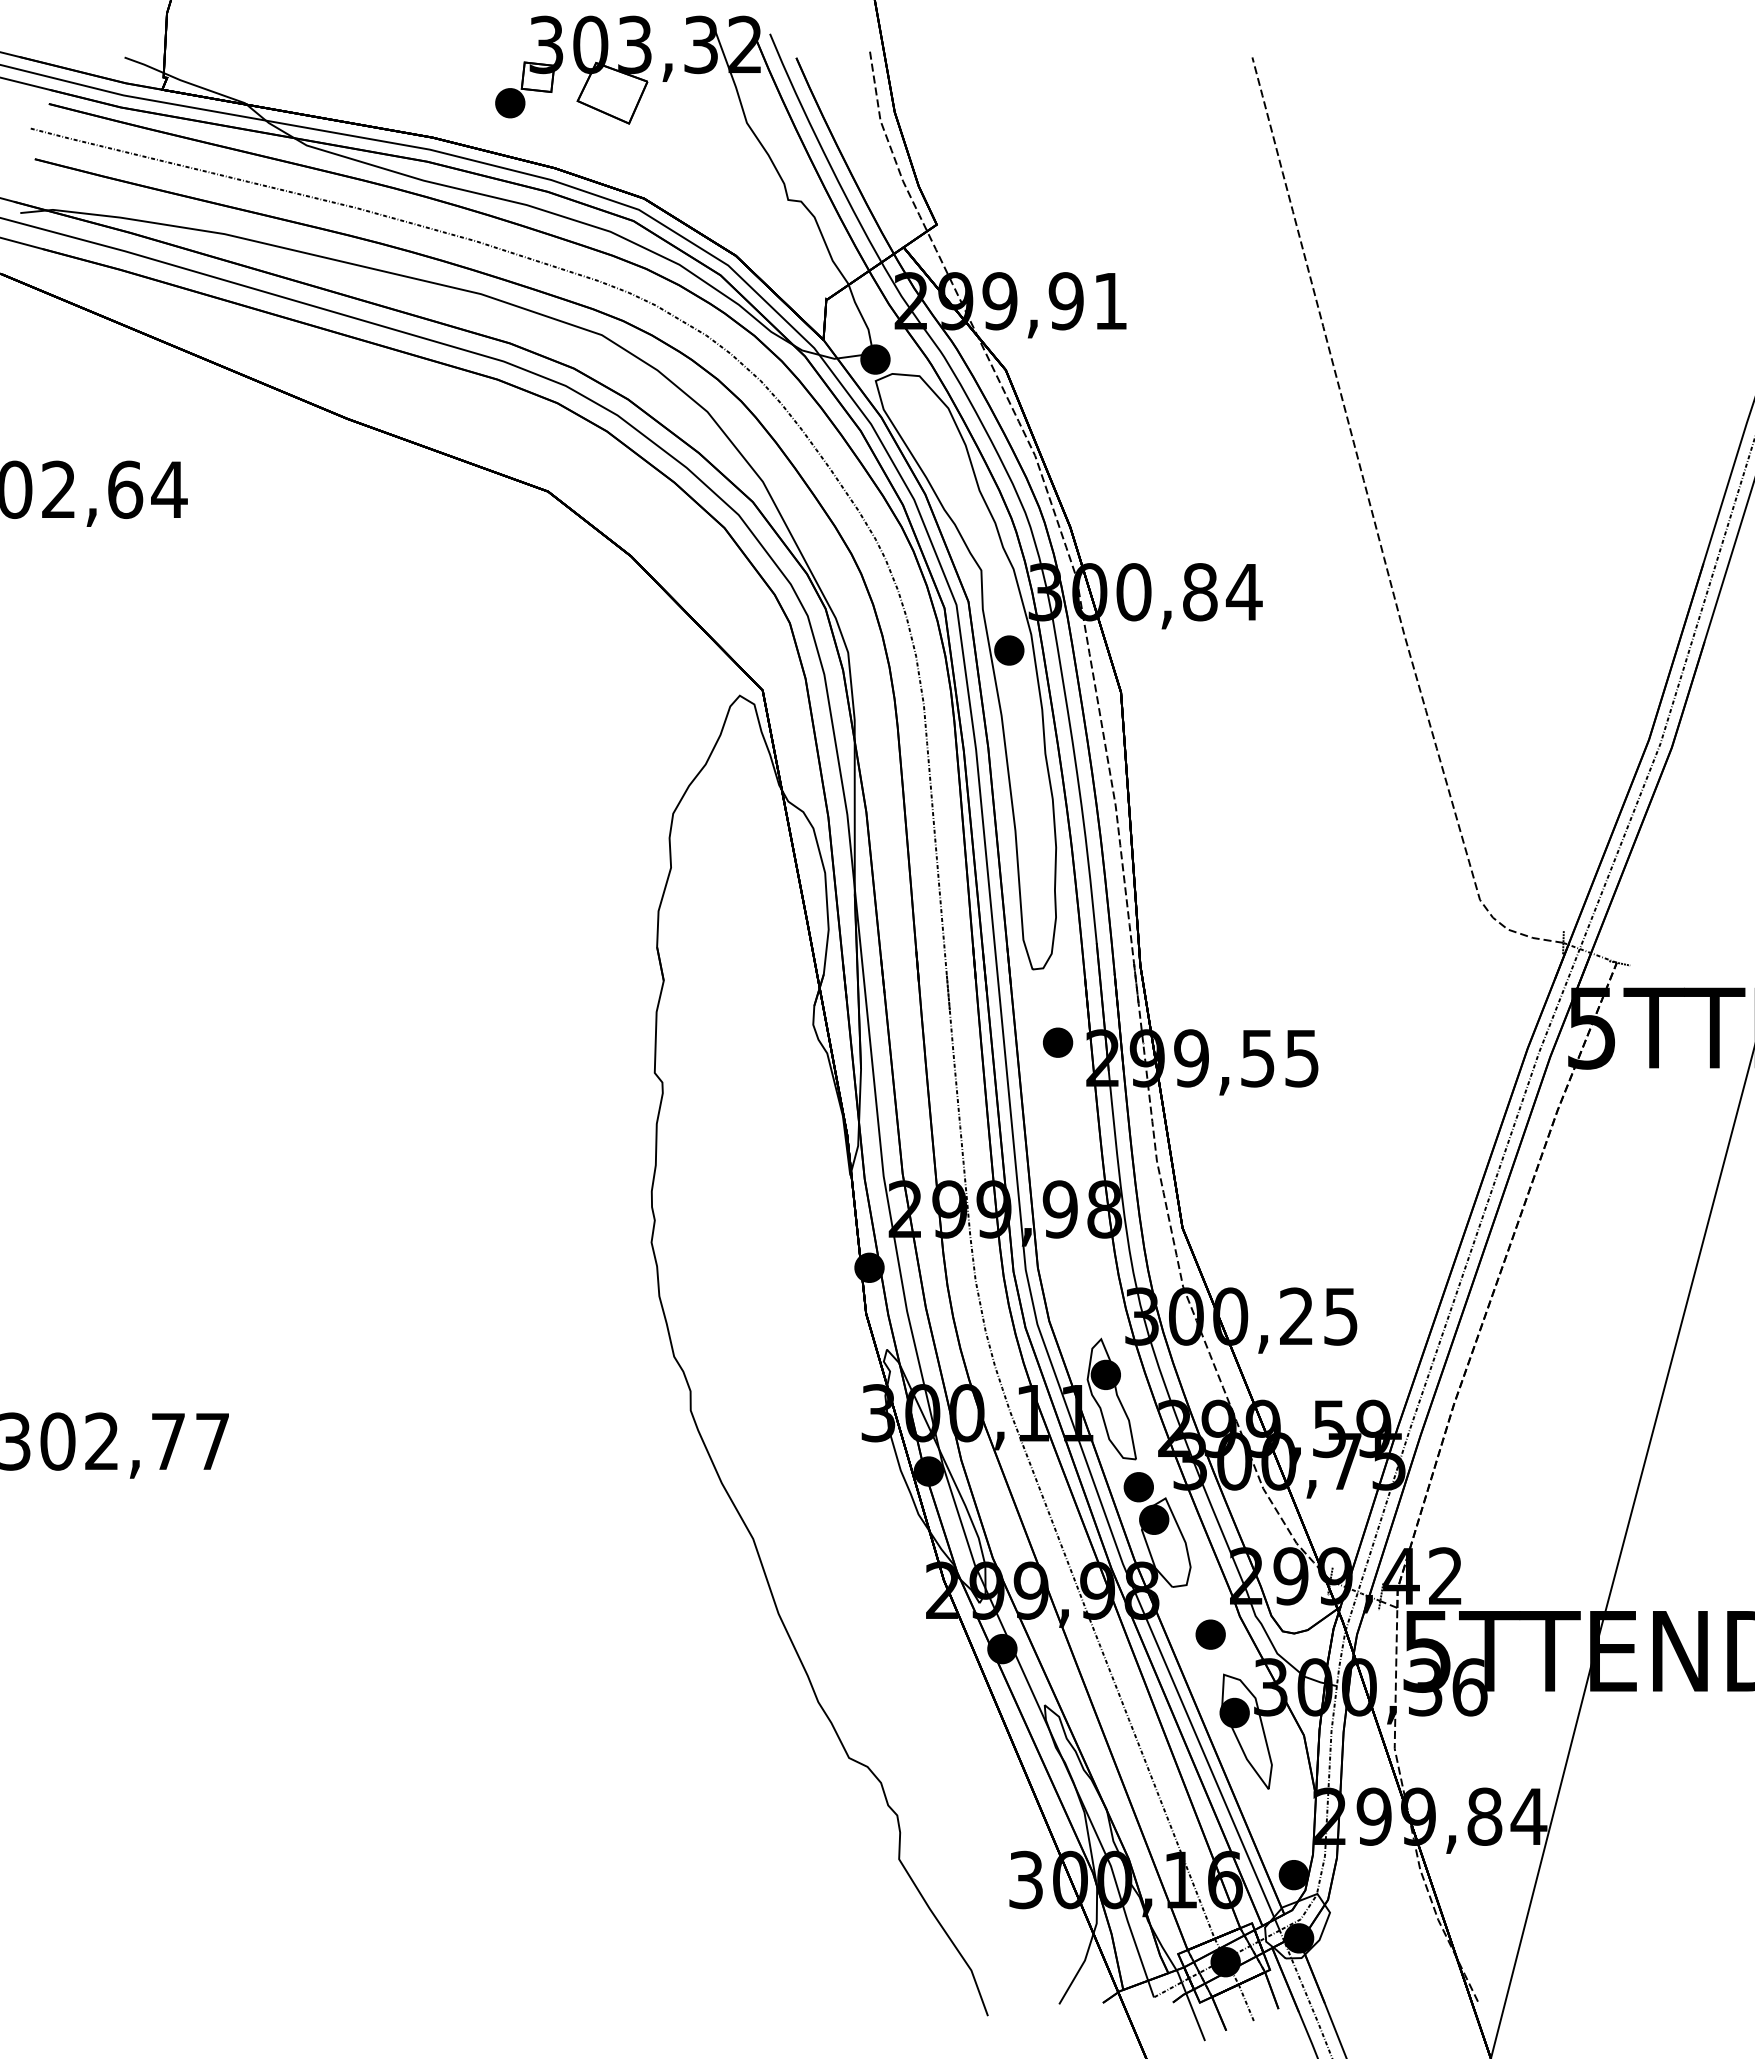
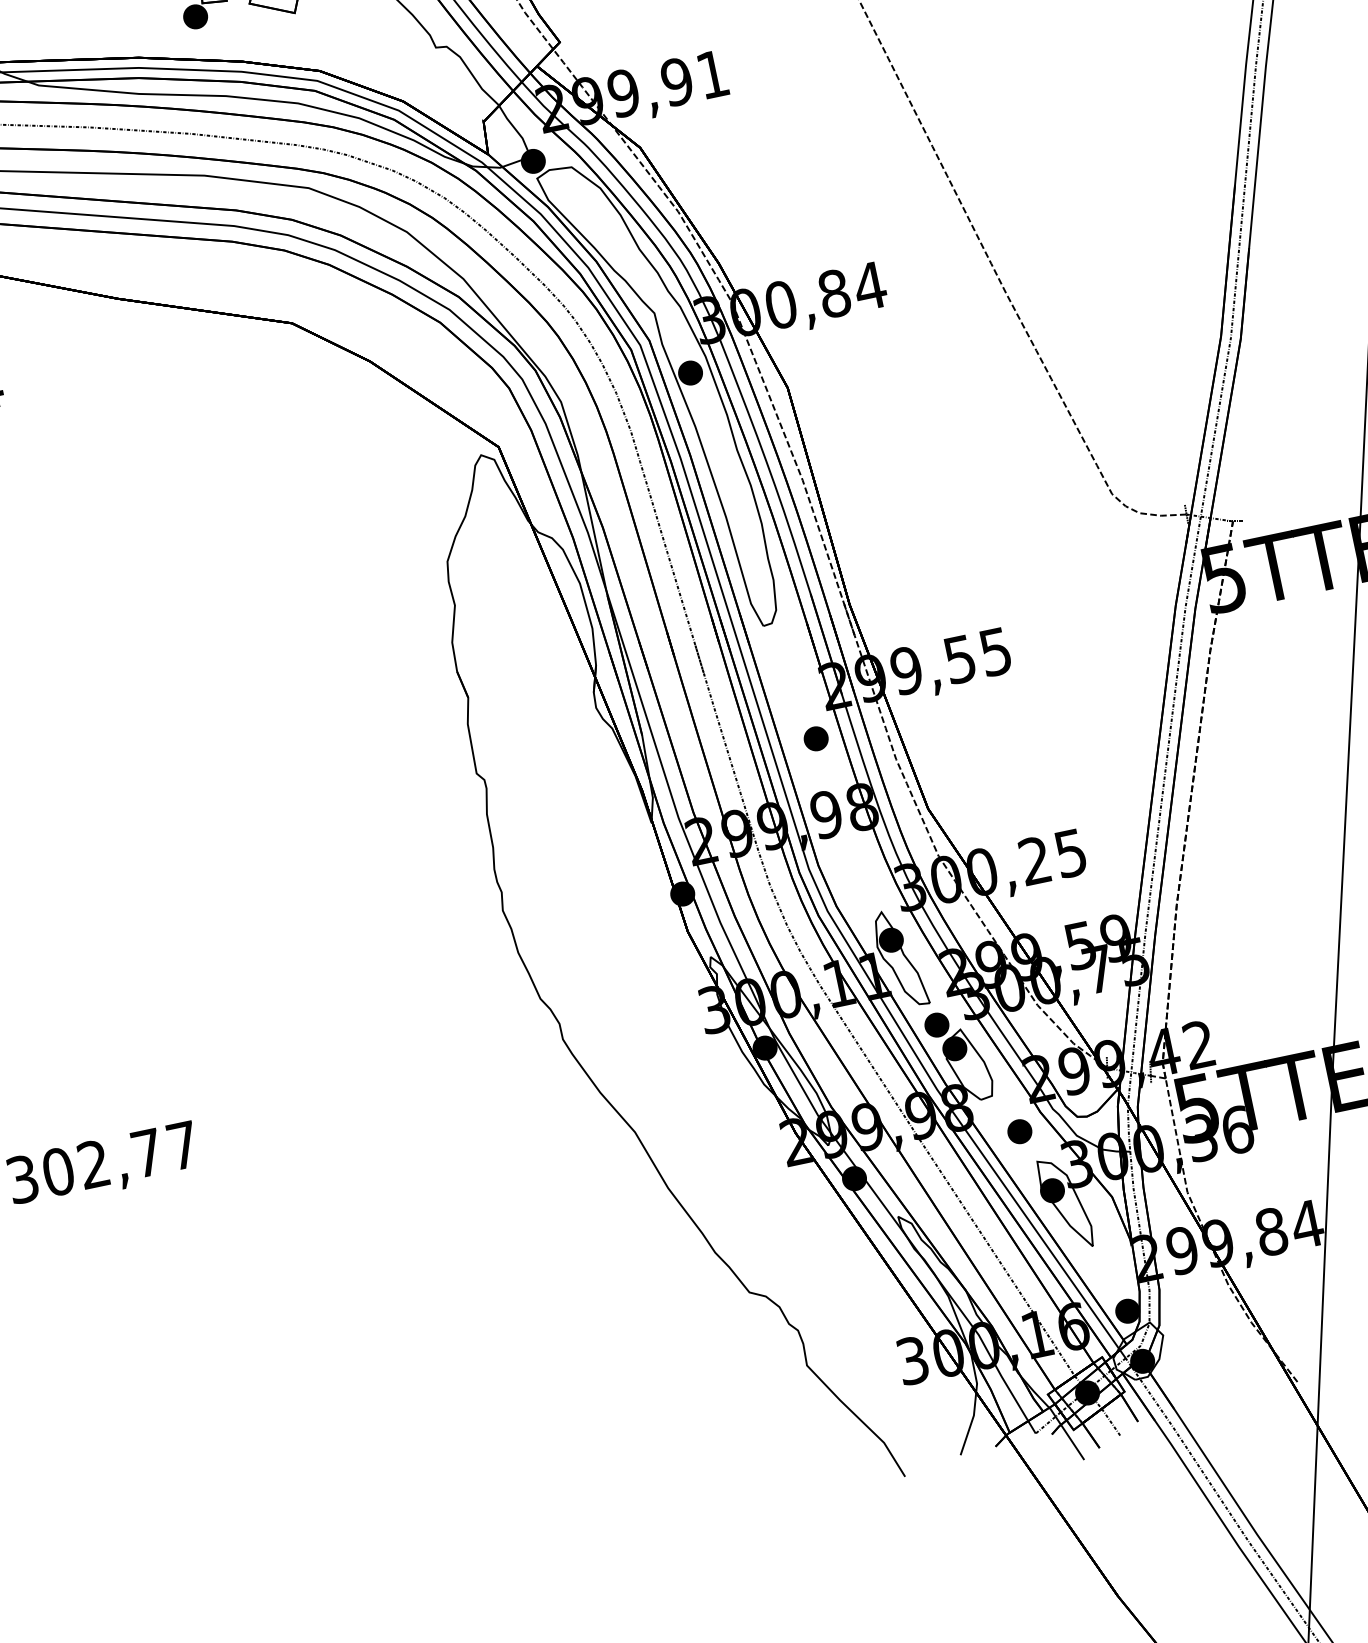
part: (1058, 1042) -> (816, 738), moved

